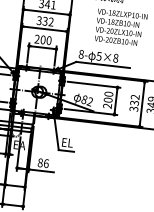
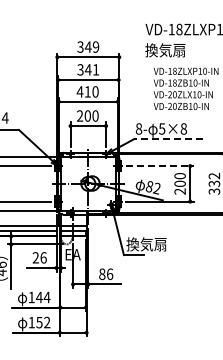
text: (45, 21) -> (87, 91), 332 -> 410
line: (103, 65) -> (168, 139), solid -> dashed
line: (94, 85) -> (160, 166), solid -> dashed
text: (77, 143) -> (146, 244), EL -> 換気扇

